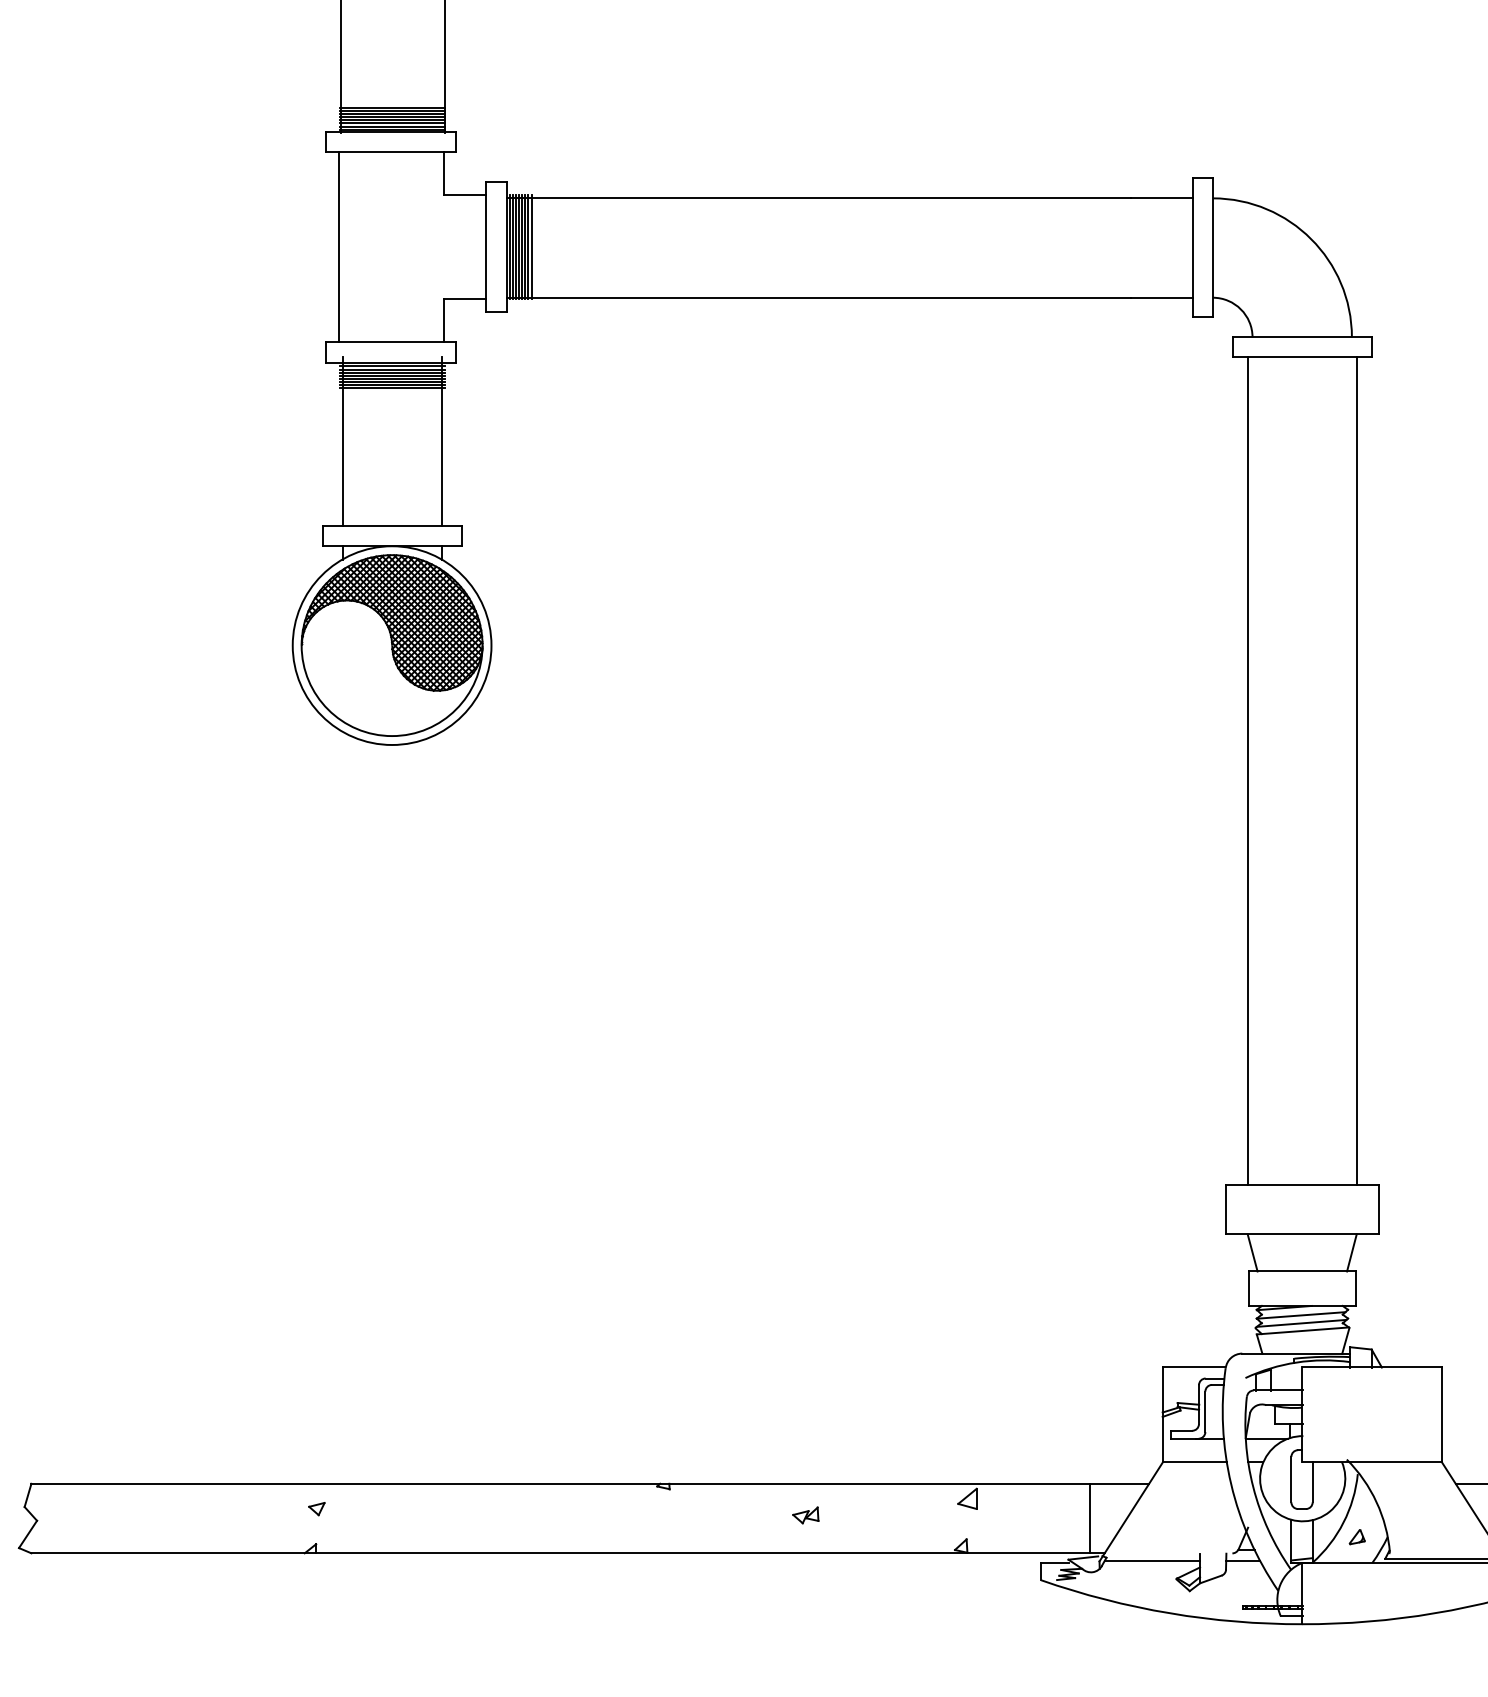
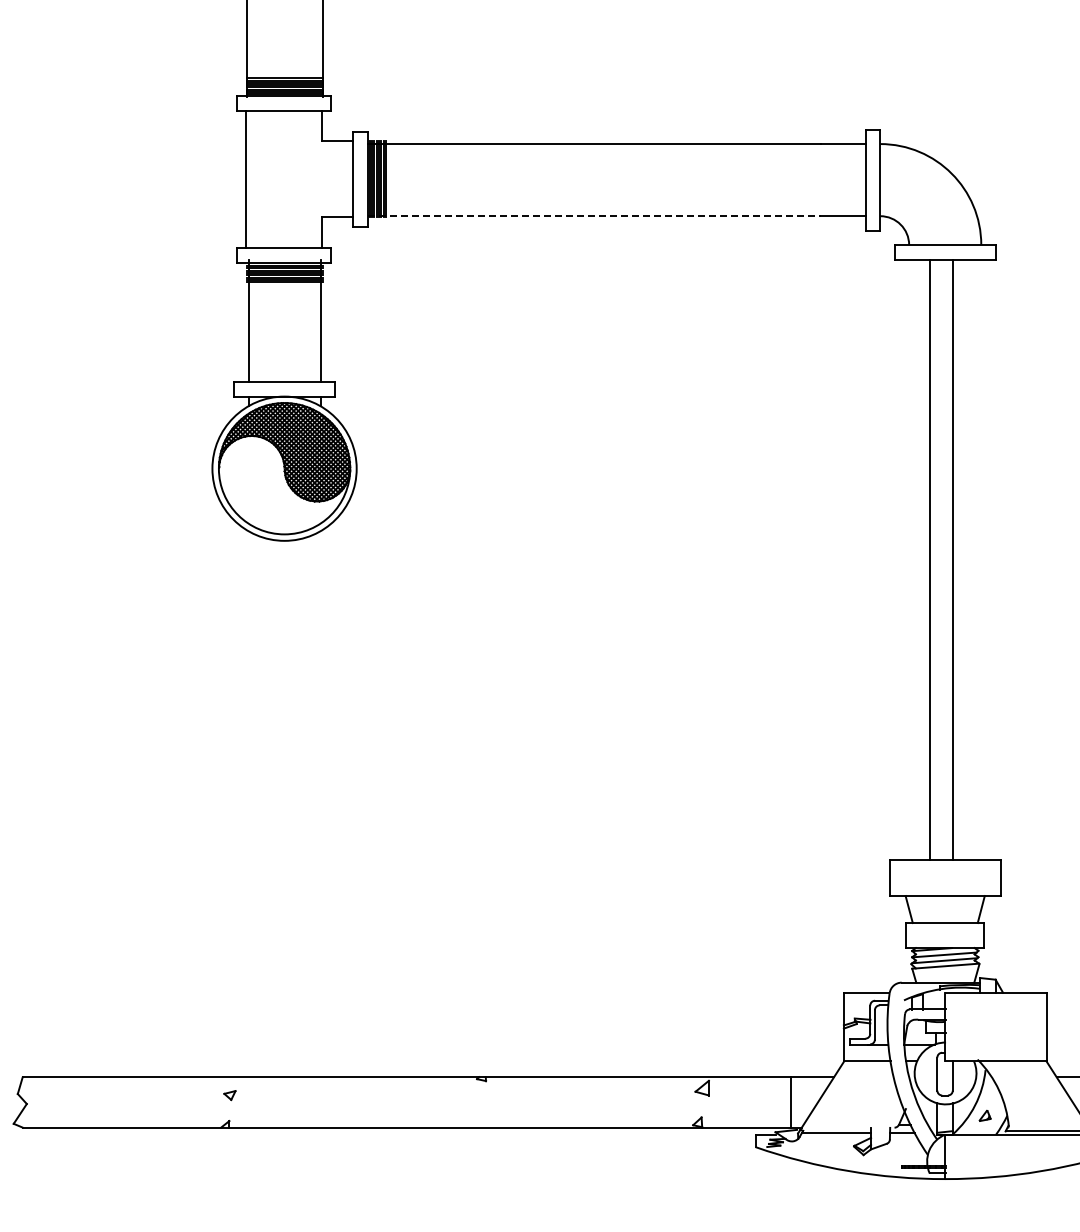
line: (819, 298) -> (594, 216), solid -> dashed
line: (1247, 770) -> (952, 559), moved
line: (1356, 770) -> (929, 559), moved
part: (805, 1514) -> (584, 1099), removed

